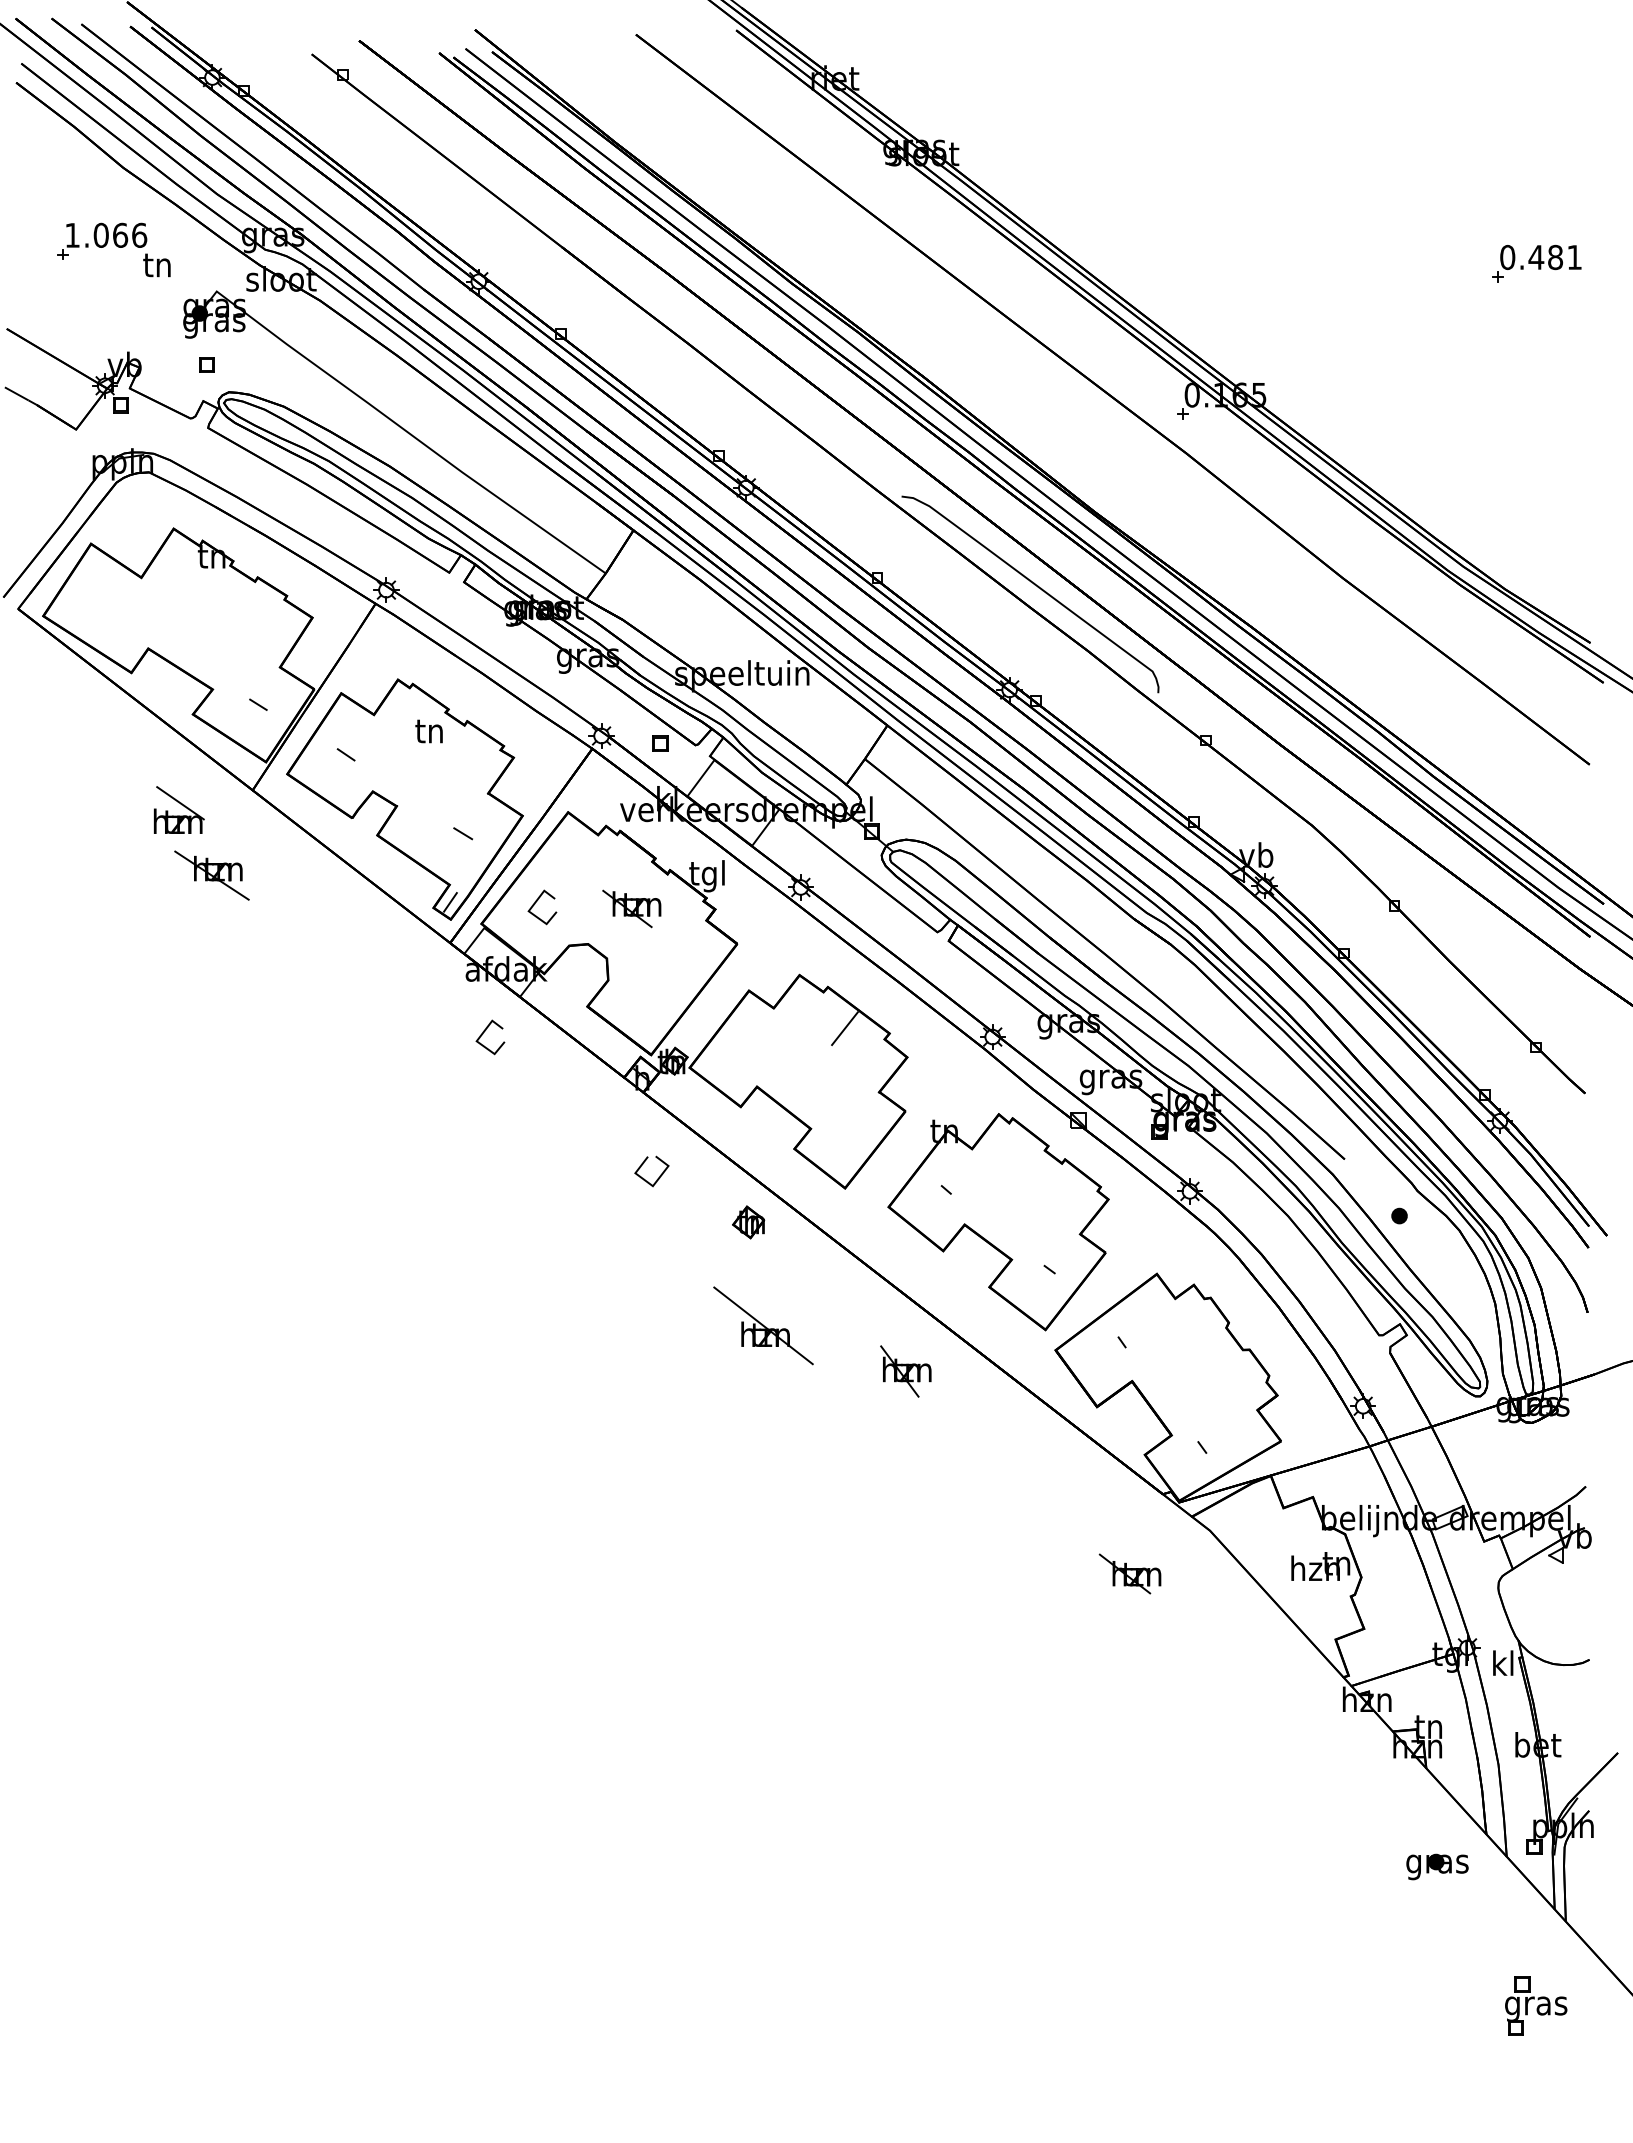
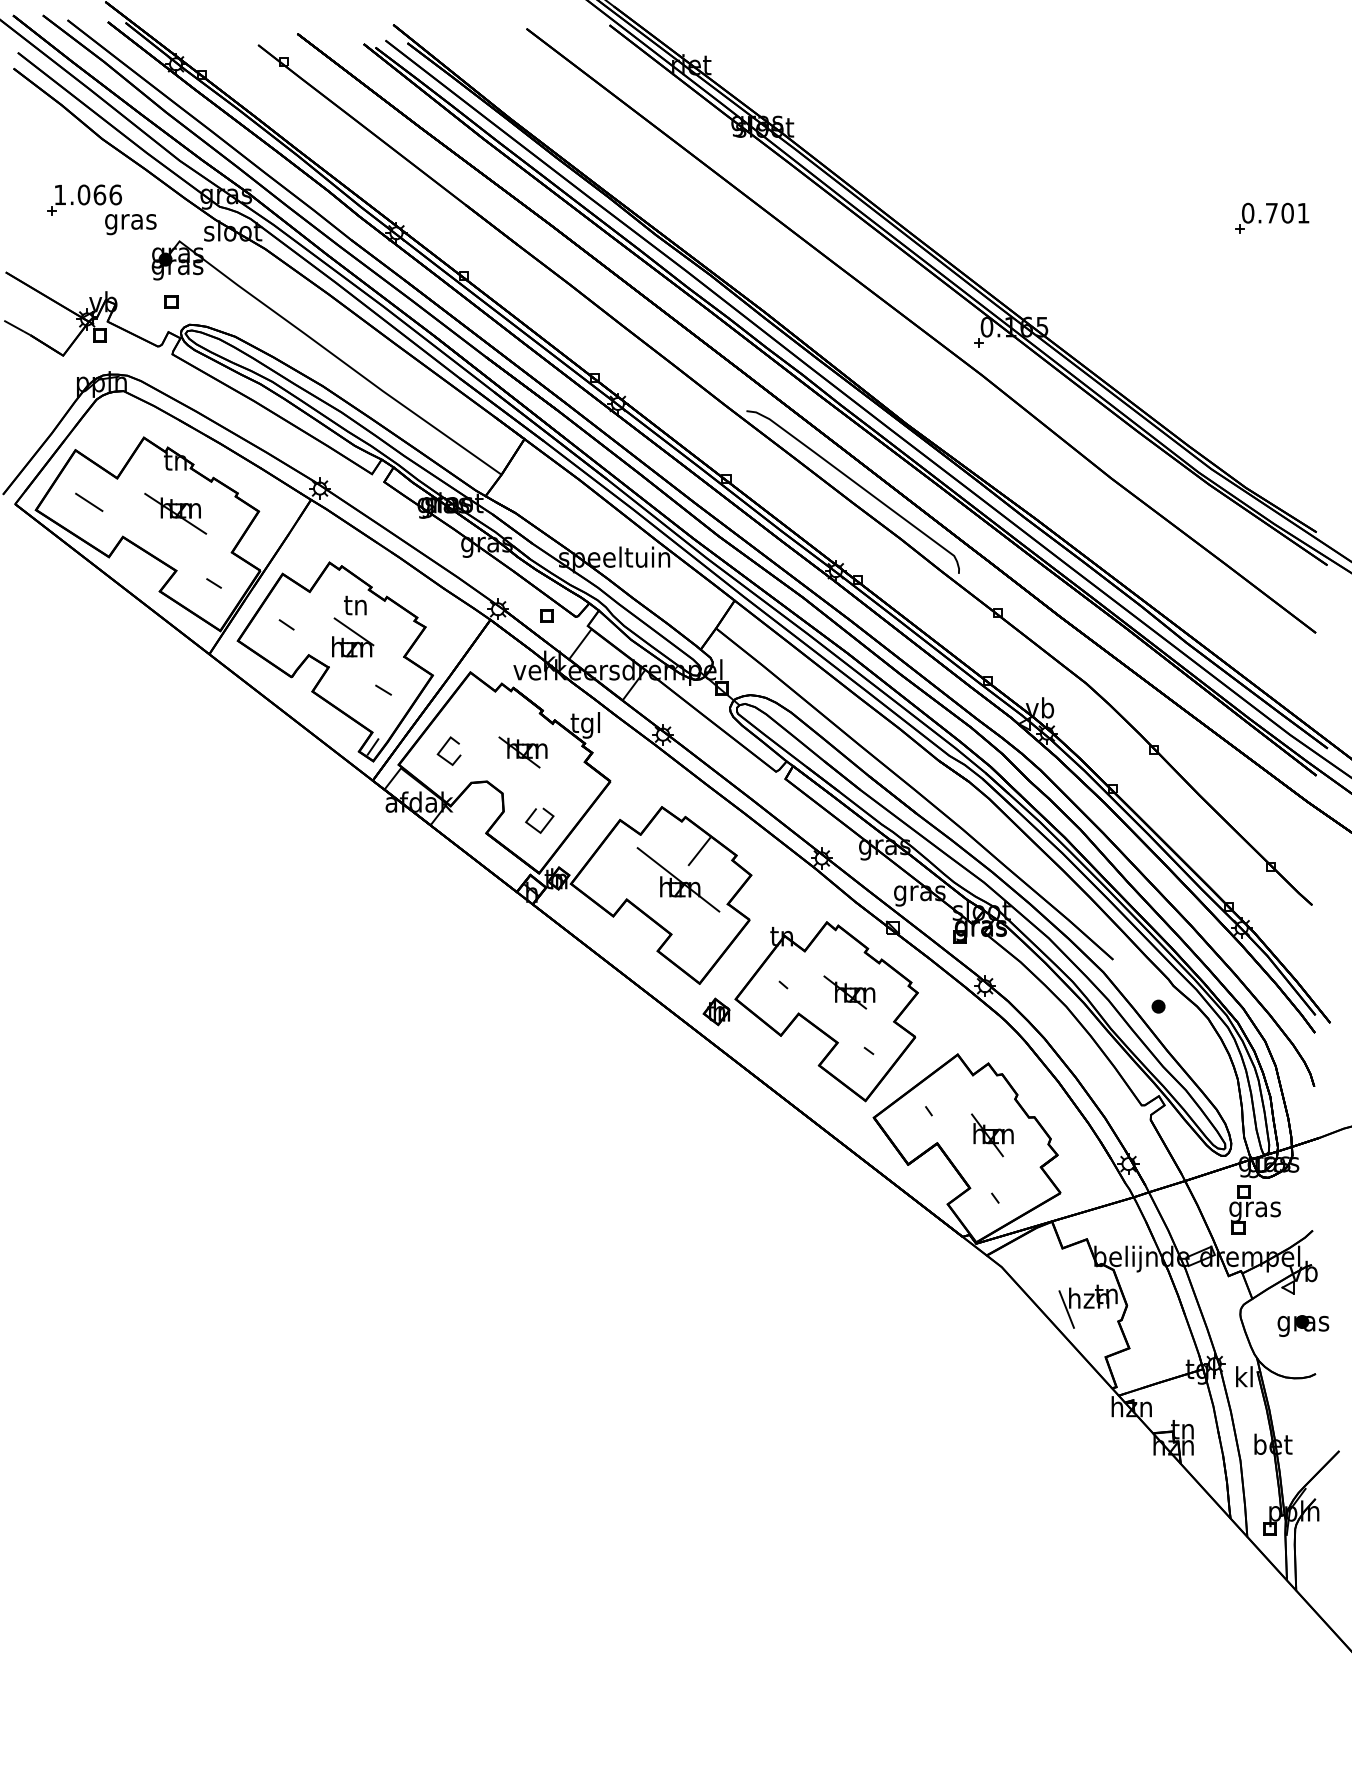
text: (1545, 257) -> (1279, 213), 0.481 -> 0.701
text: (157, 268) -> (130, 222), tn -> gras
line: (107, 606) -> (89, 502), added
part: (179, 809) -> (353, 637), moved
part: (211, 875) -> (175, 513), moved
line: (483, 1034) -> (400, 856), removed
line: (658, 1177) -> (545, 825), moved
part: (748, 1222) -> (716, 1011), moved
part: (763, 1325) -> (678, 879), moved
part: (905, 1371) -> (992, 1135), moved
part: (1129, 1573) -> (848, 992), moved
line: (1288, 1581) -> (1066, 1309), added
part: (1437, 1866) -> (1303, 1325), moved
part: (1536, 2005) -> (1255, 1208), moved

